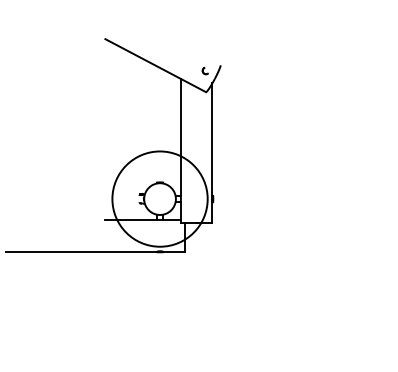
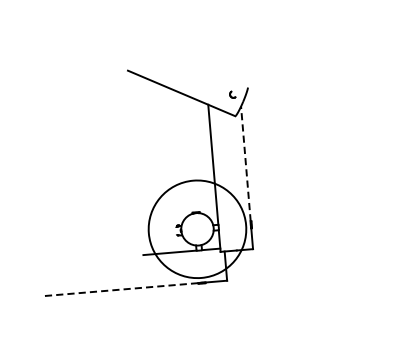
line: (212, 138) -> (245, 162), solid -> dashed
line: (81, 251) -> (121, 289), solid -> dashed

